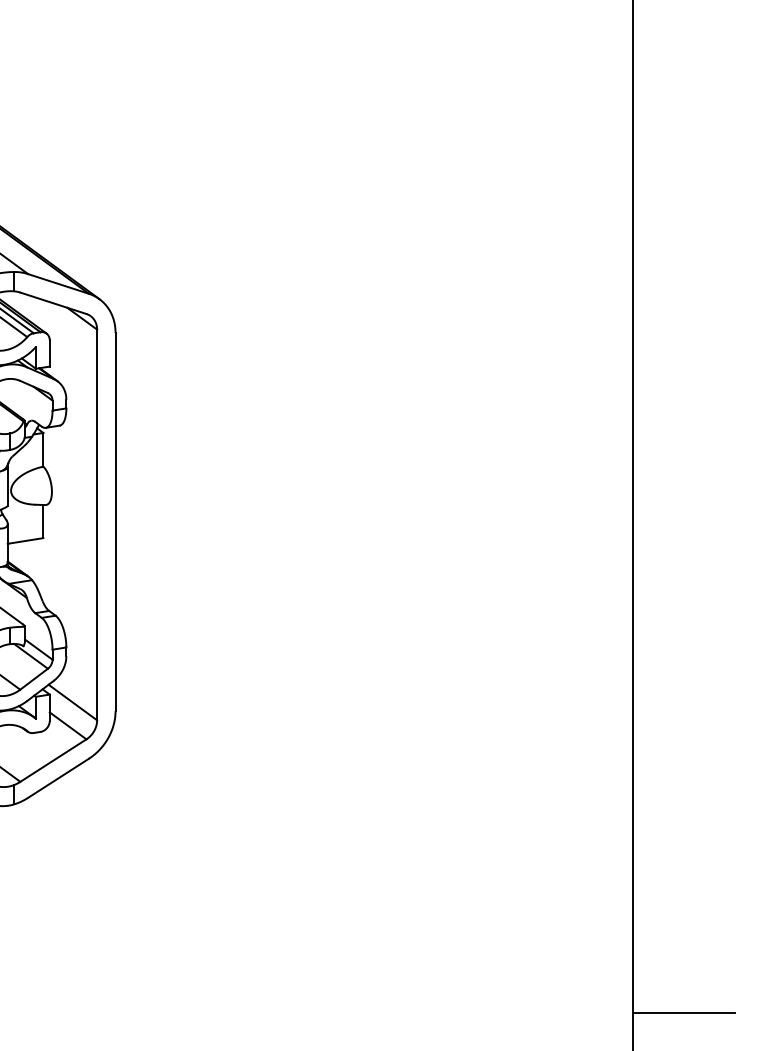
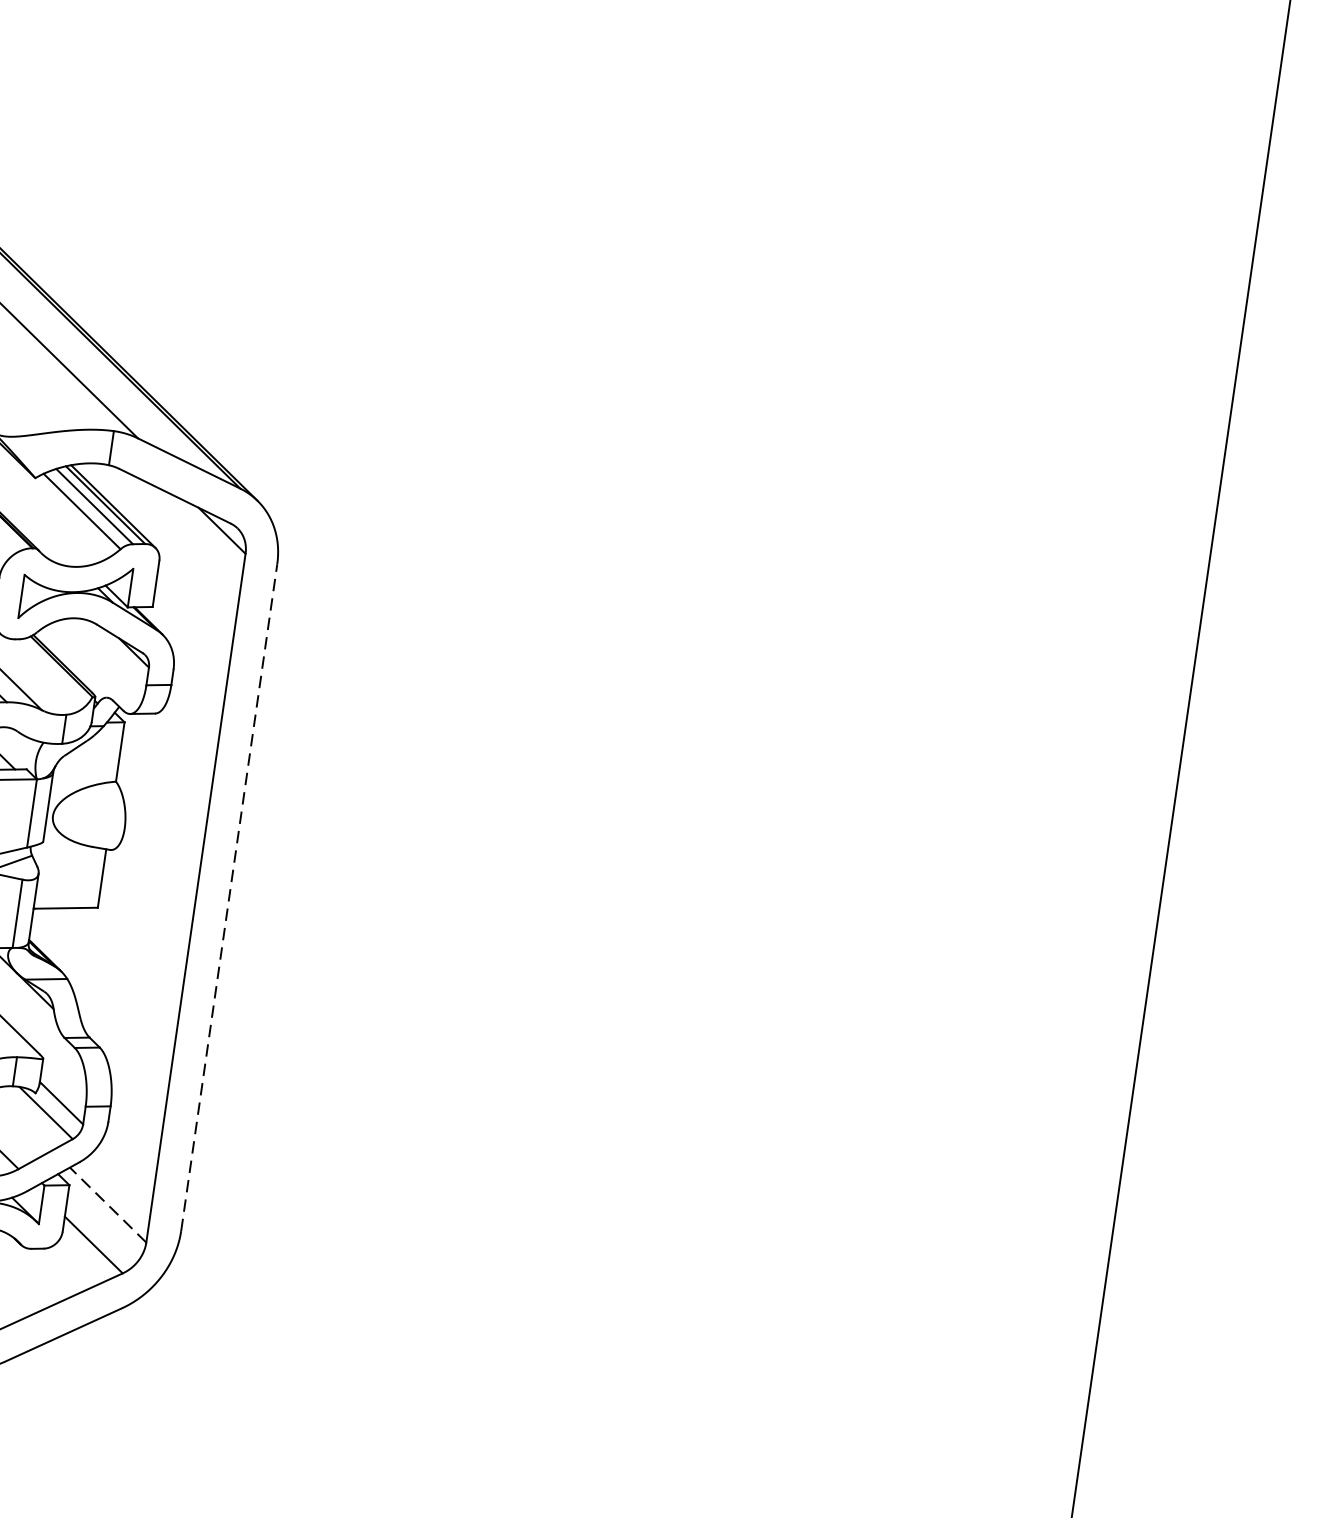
line: (115, 521) -> (229, 896), solid -> dashed
line: (72, 702) -> (107, 1204), solid -> dashed

